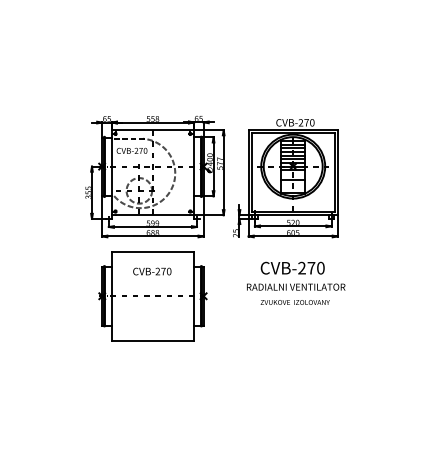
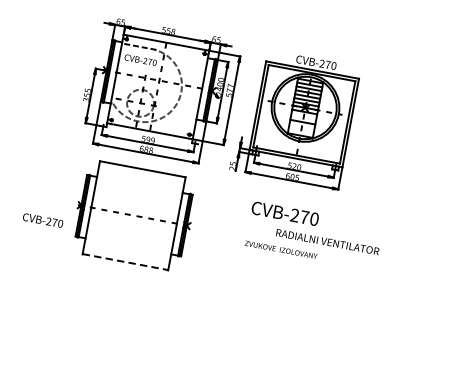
text: (152, 271) -> (43, 220), moved
text: (296, 286) -> (328, 241), moved
line: (153, 340) -> (126, 261), solid -> dashed

